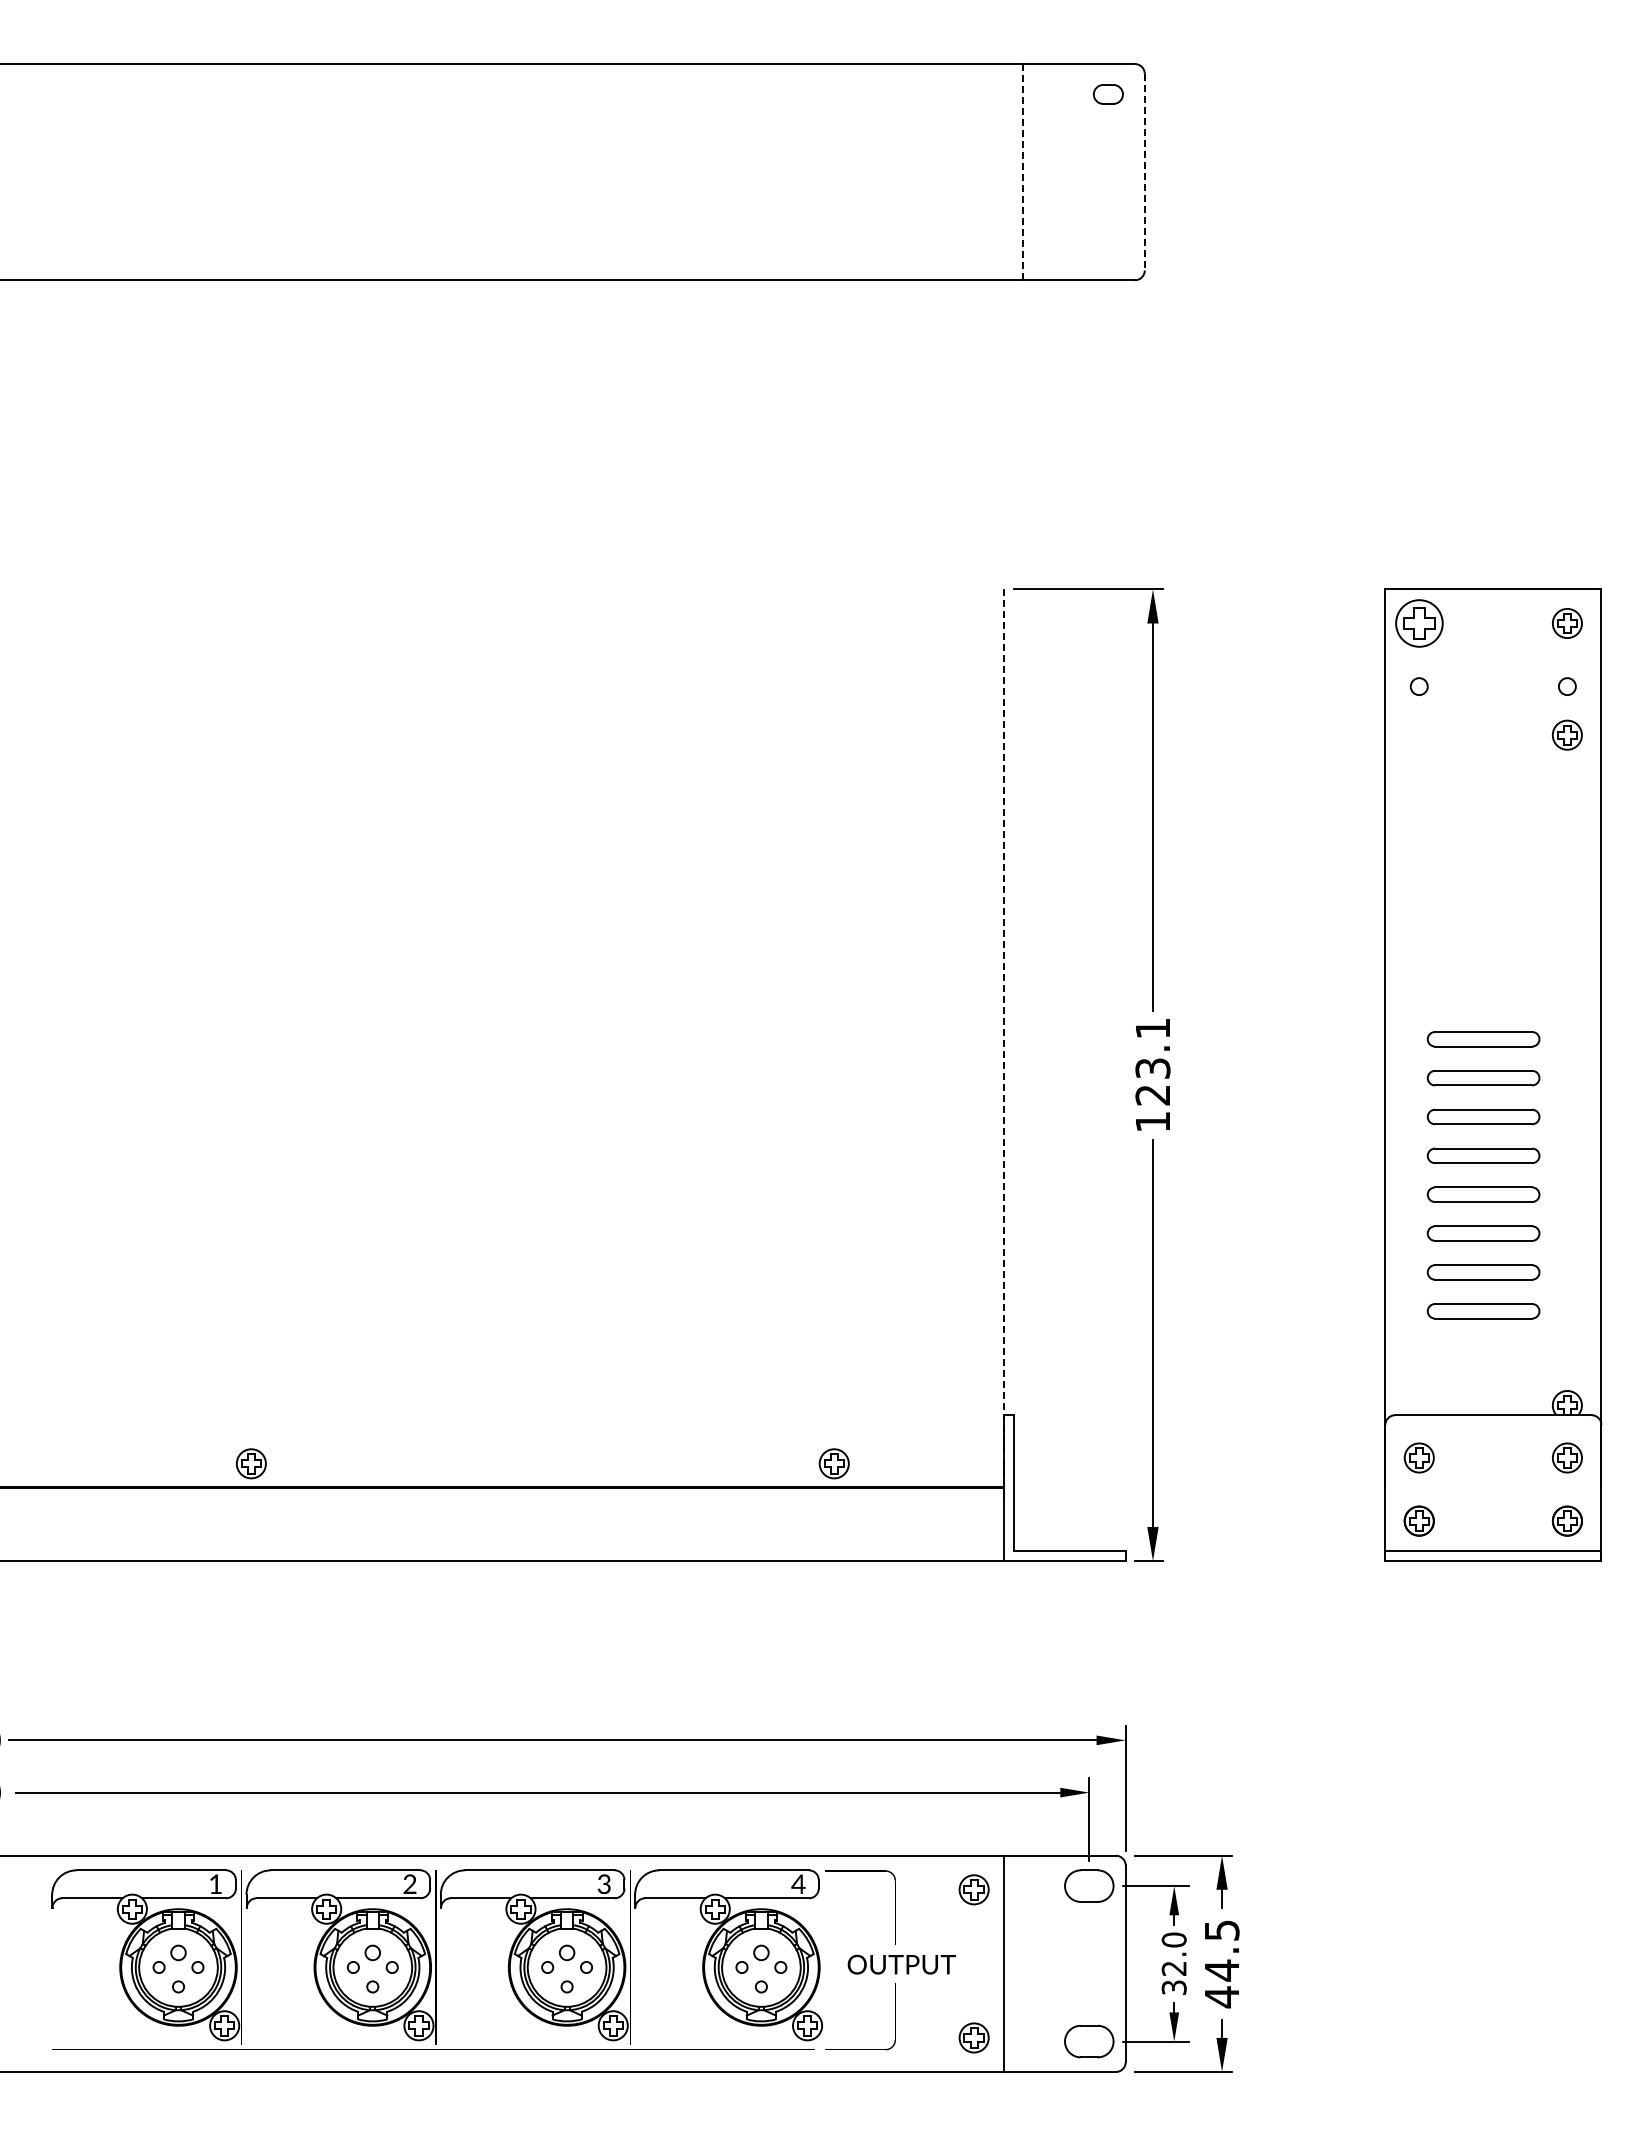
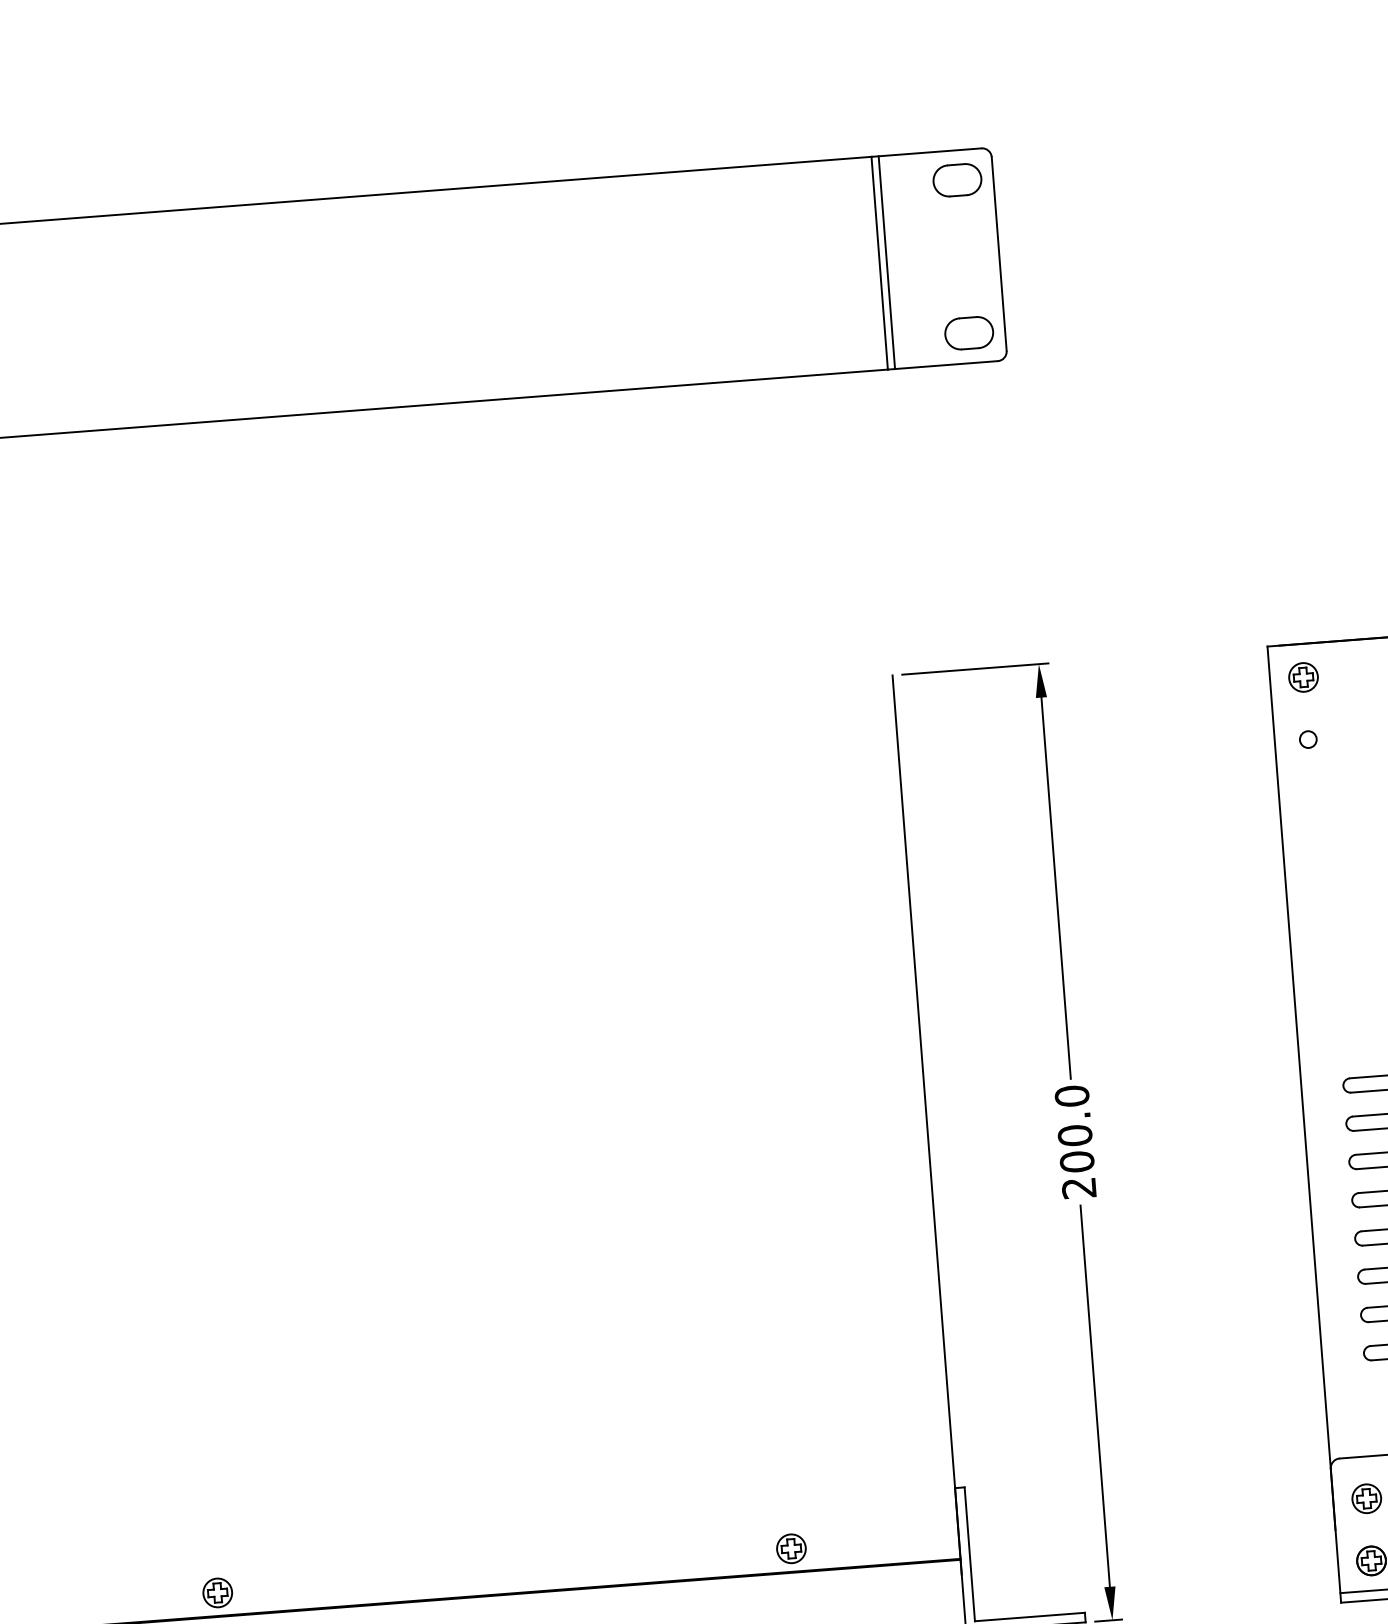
part: (1108, 94) -> (957, 180), size x1.67
line: (1023, 172) -> (879, 263), dashed -> solid
line: (1030, 172) -> (886, 263), added
line: (1144, 172) -> (998, 254), dashed -> solid
part: (1108, 249) -> (969, 332), added
part: (1418, 623) -> (1302, 677), size x0.62
line: (1004, 1046) -> (927, 1125), dashed -> solid
text: (1152, 1075) -> (1075, 1142), 123.1 -> 200.0

